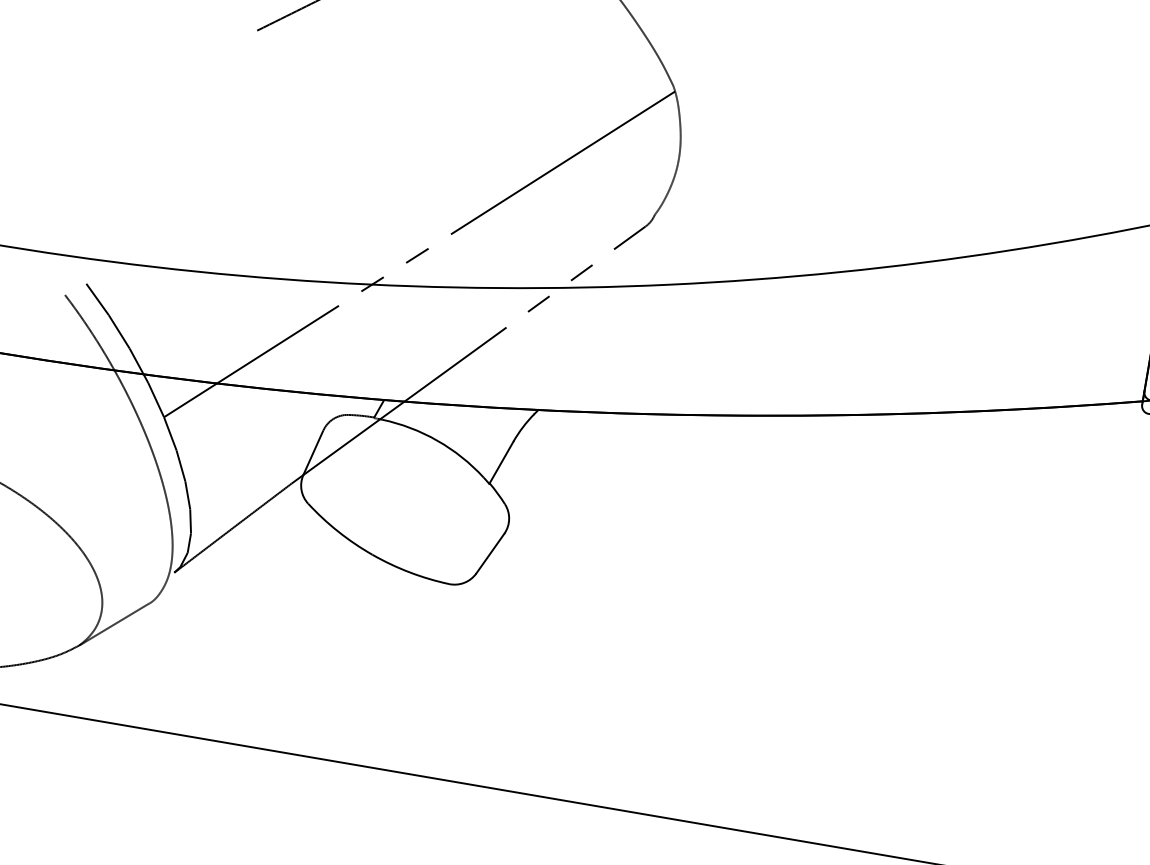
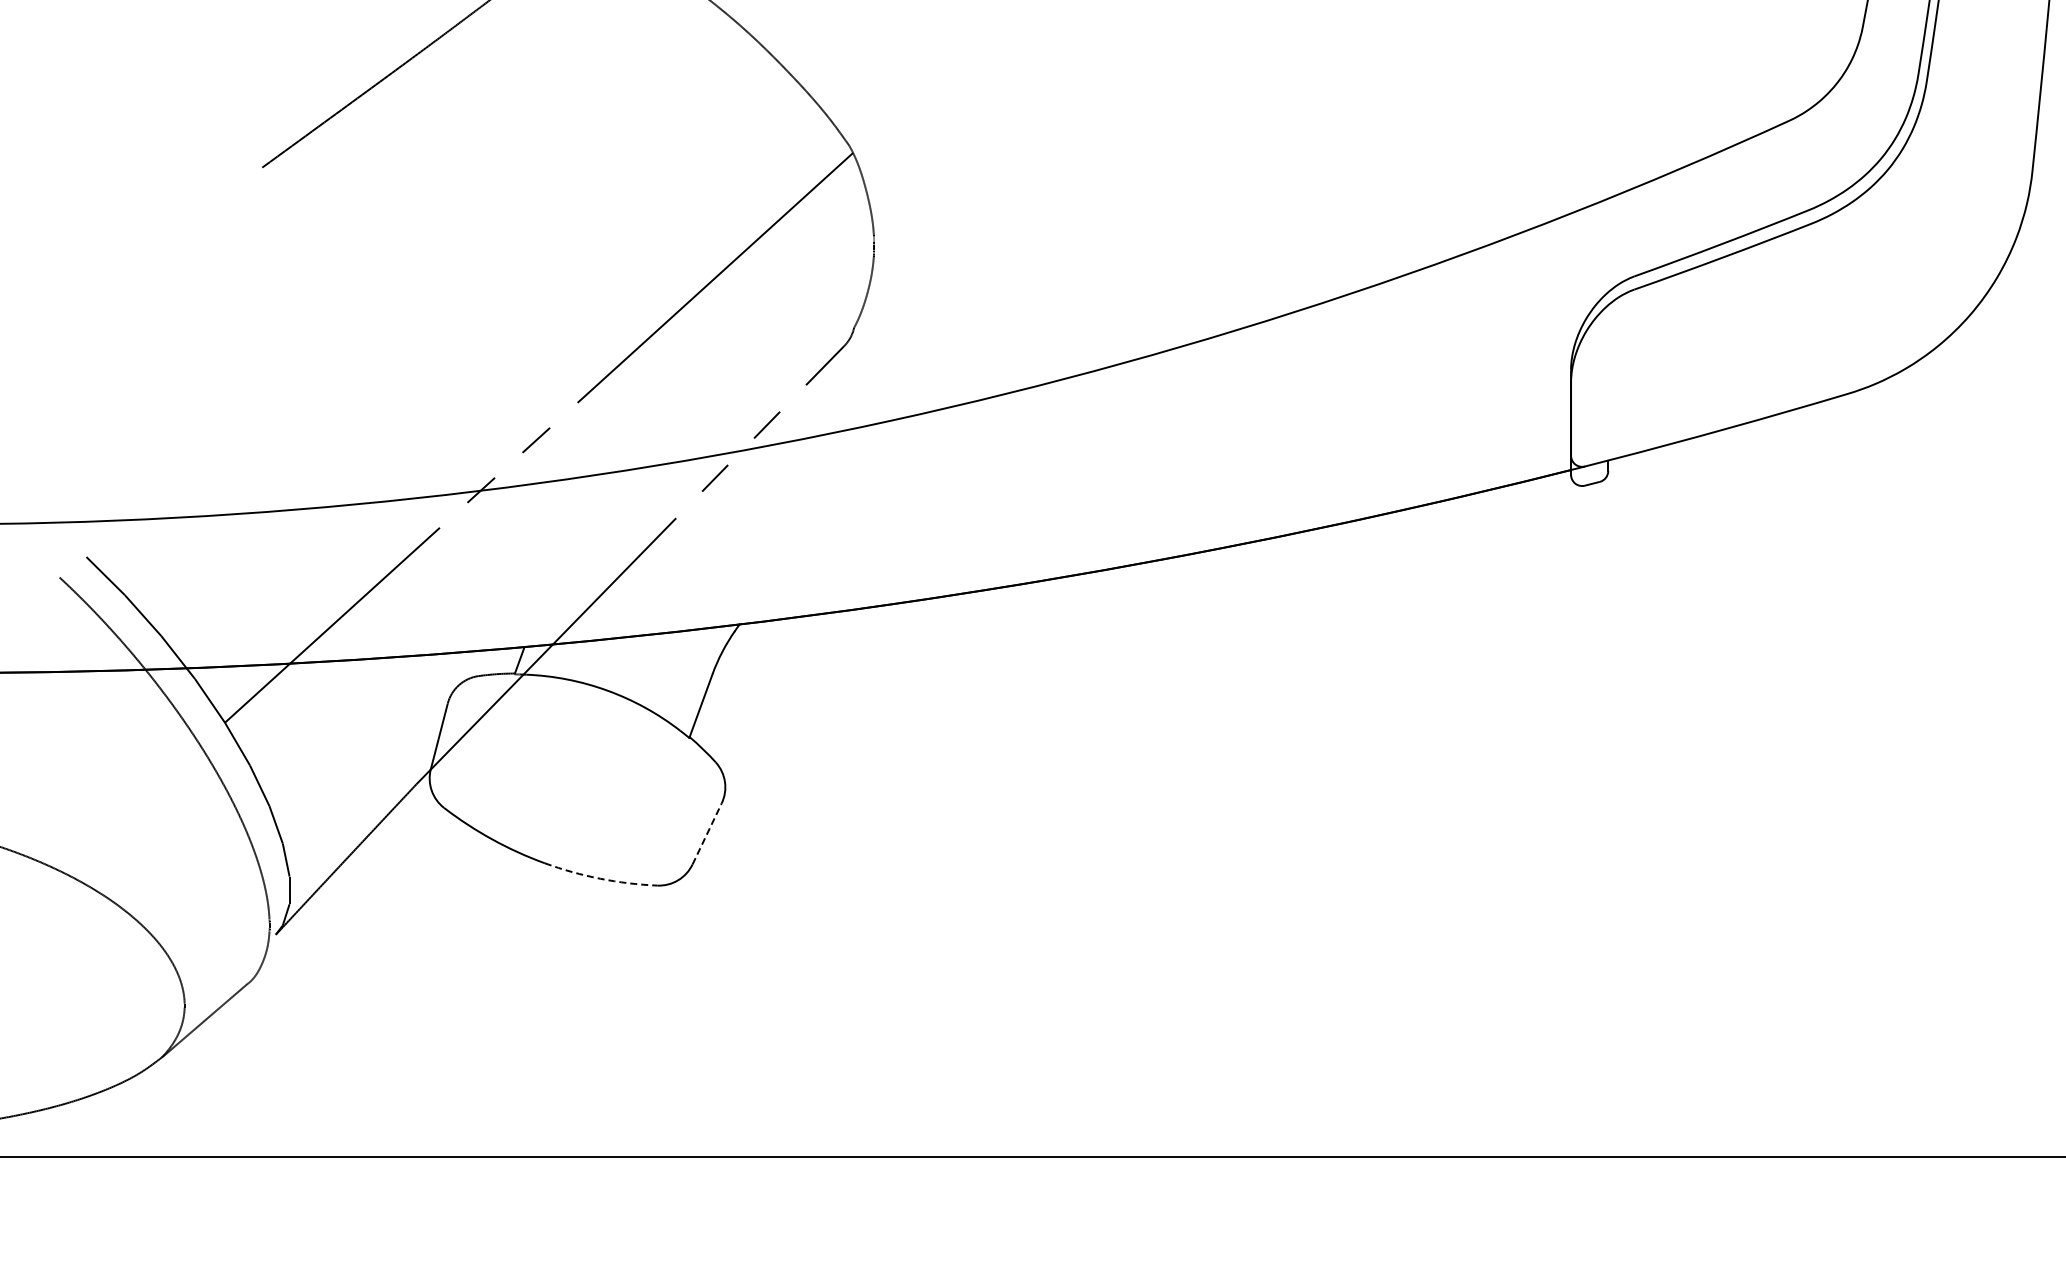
line: (490, 553) -> (707, 833), solid -> dashed
arc: (409, 572) -> (600, 878), solid -> dashed

